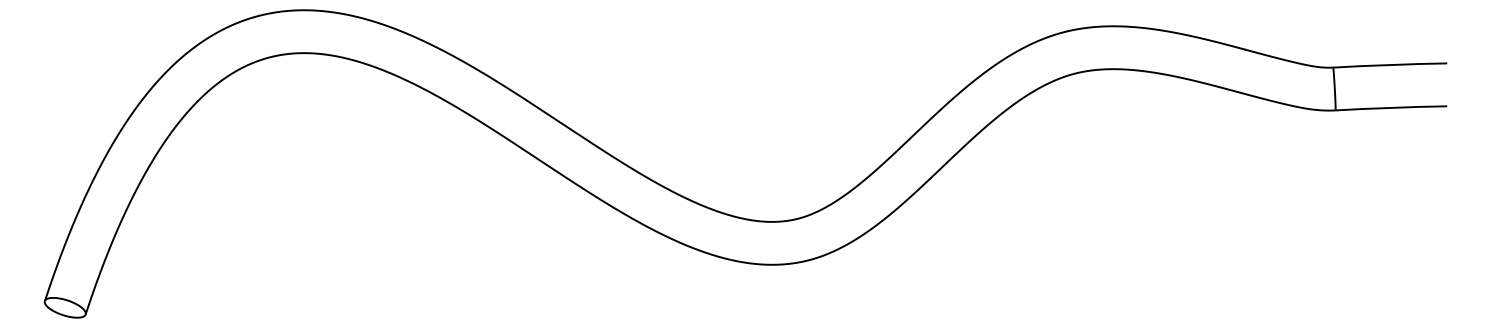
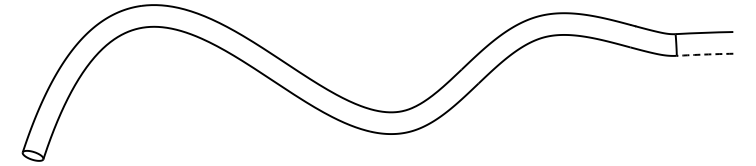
arc: (1392, 107) -> (705, 54), solid -> dashed

